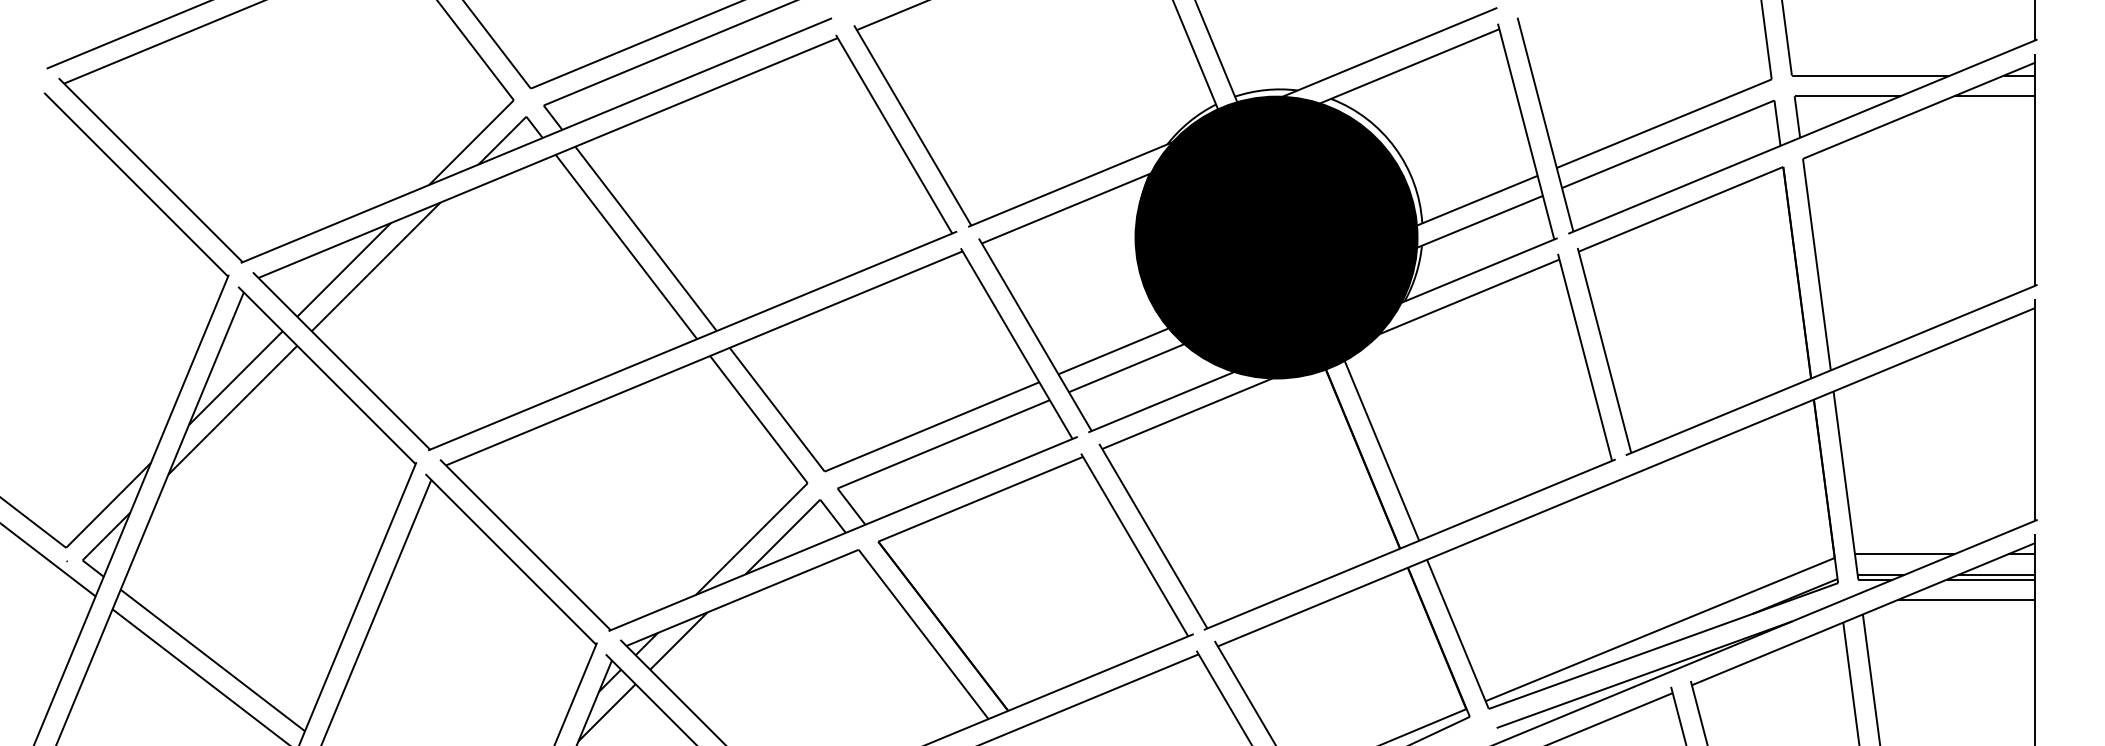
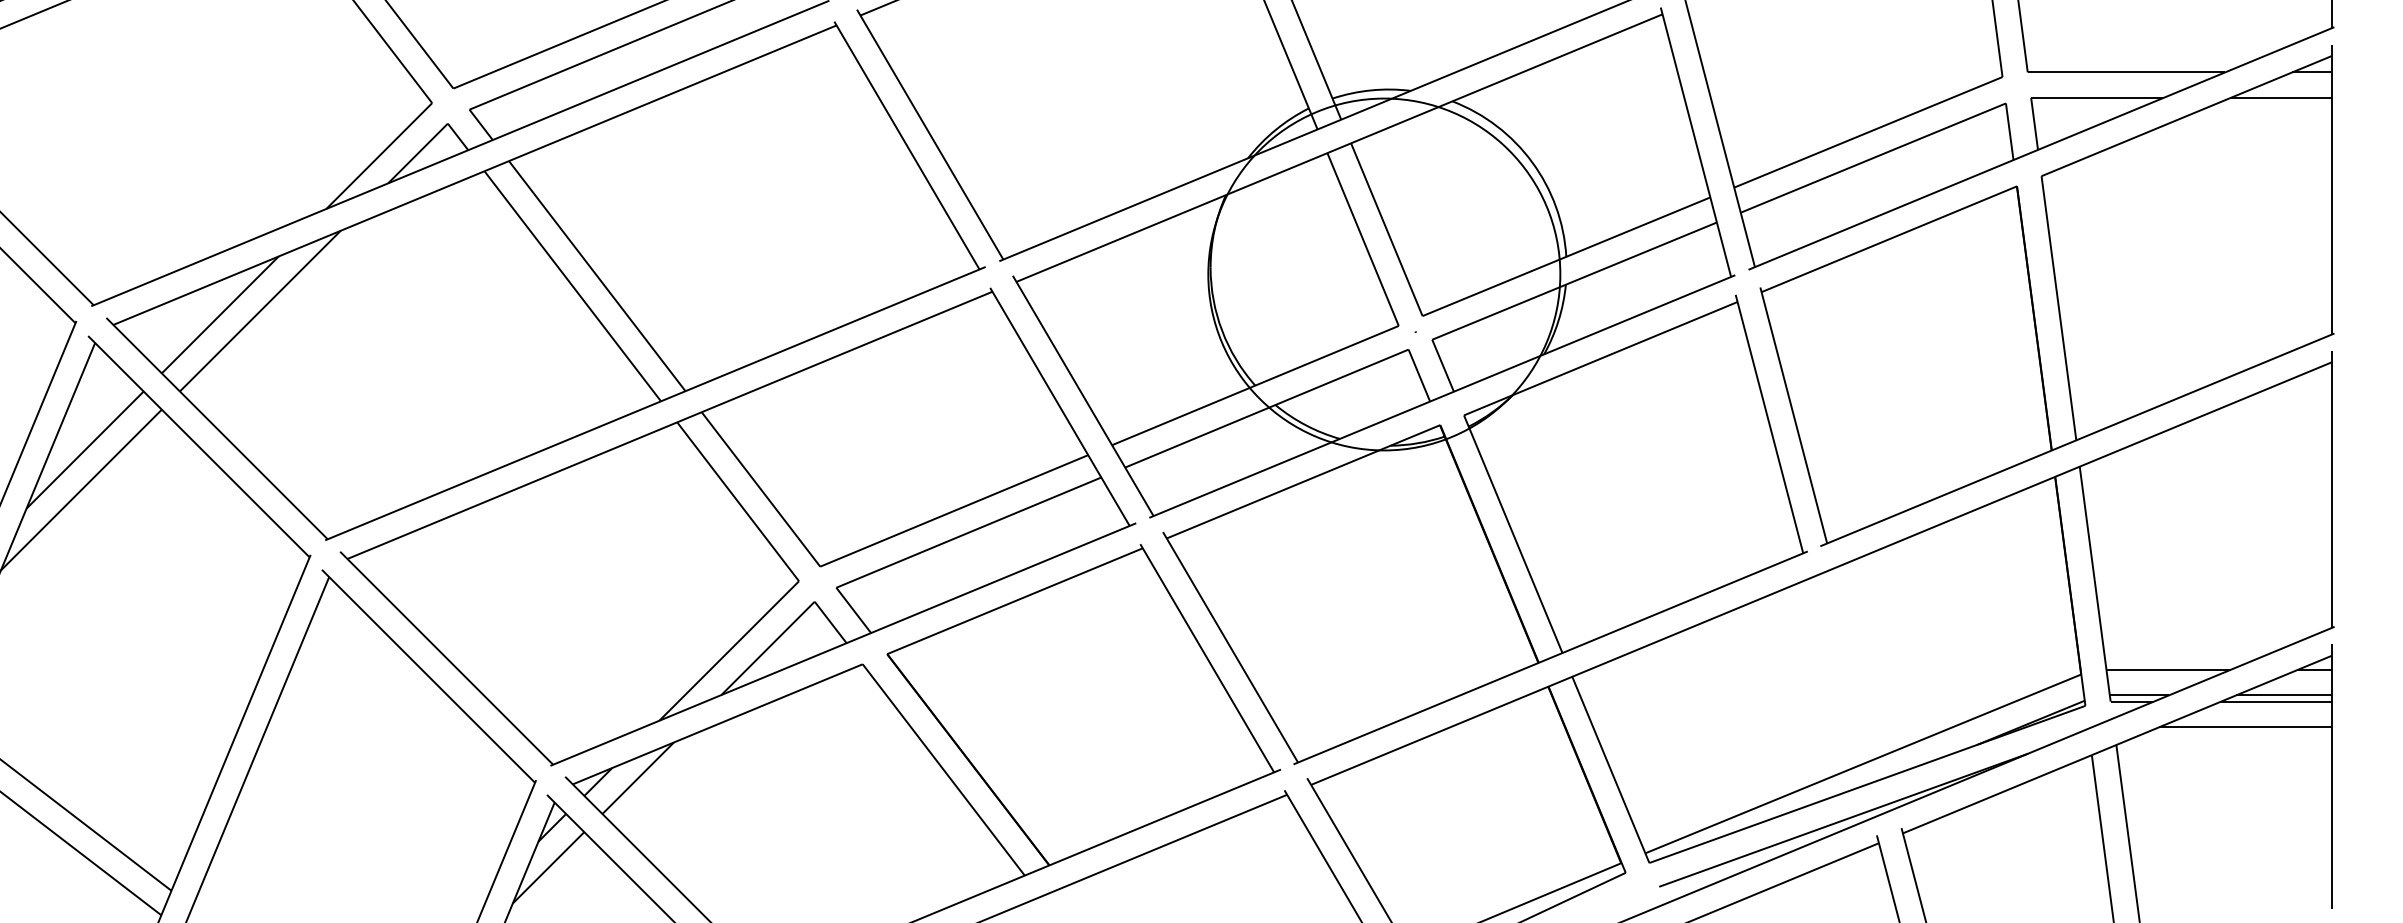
fill: (1276, 237) -> (1384, 274), removed

